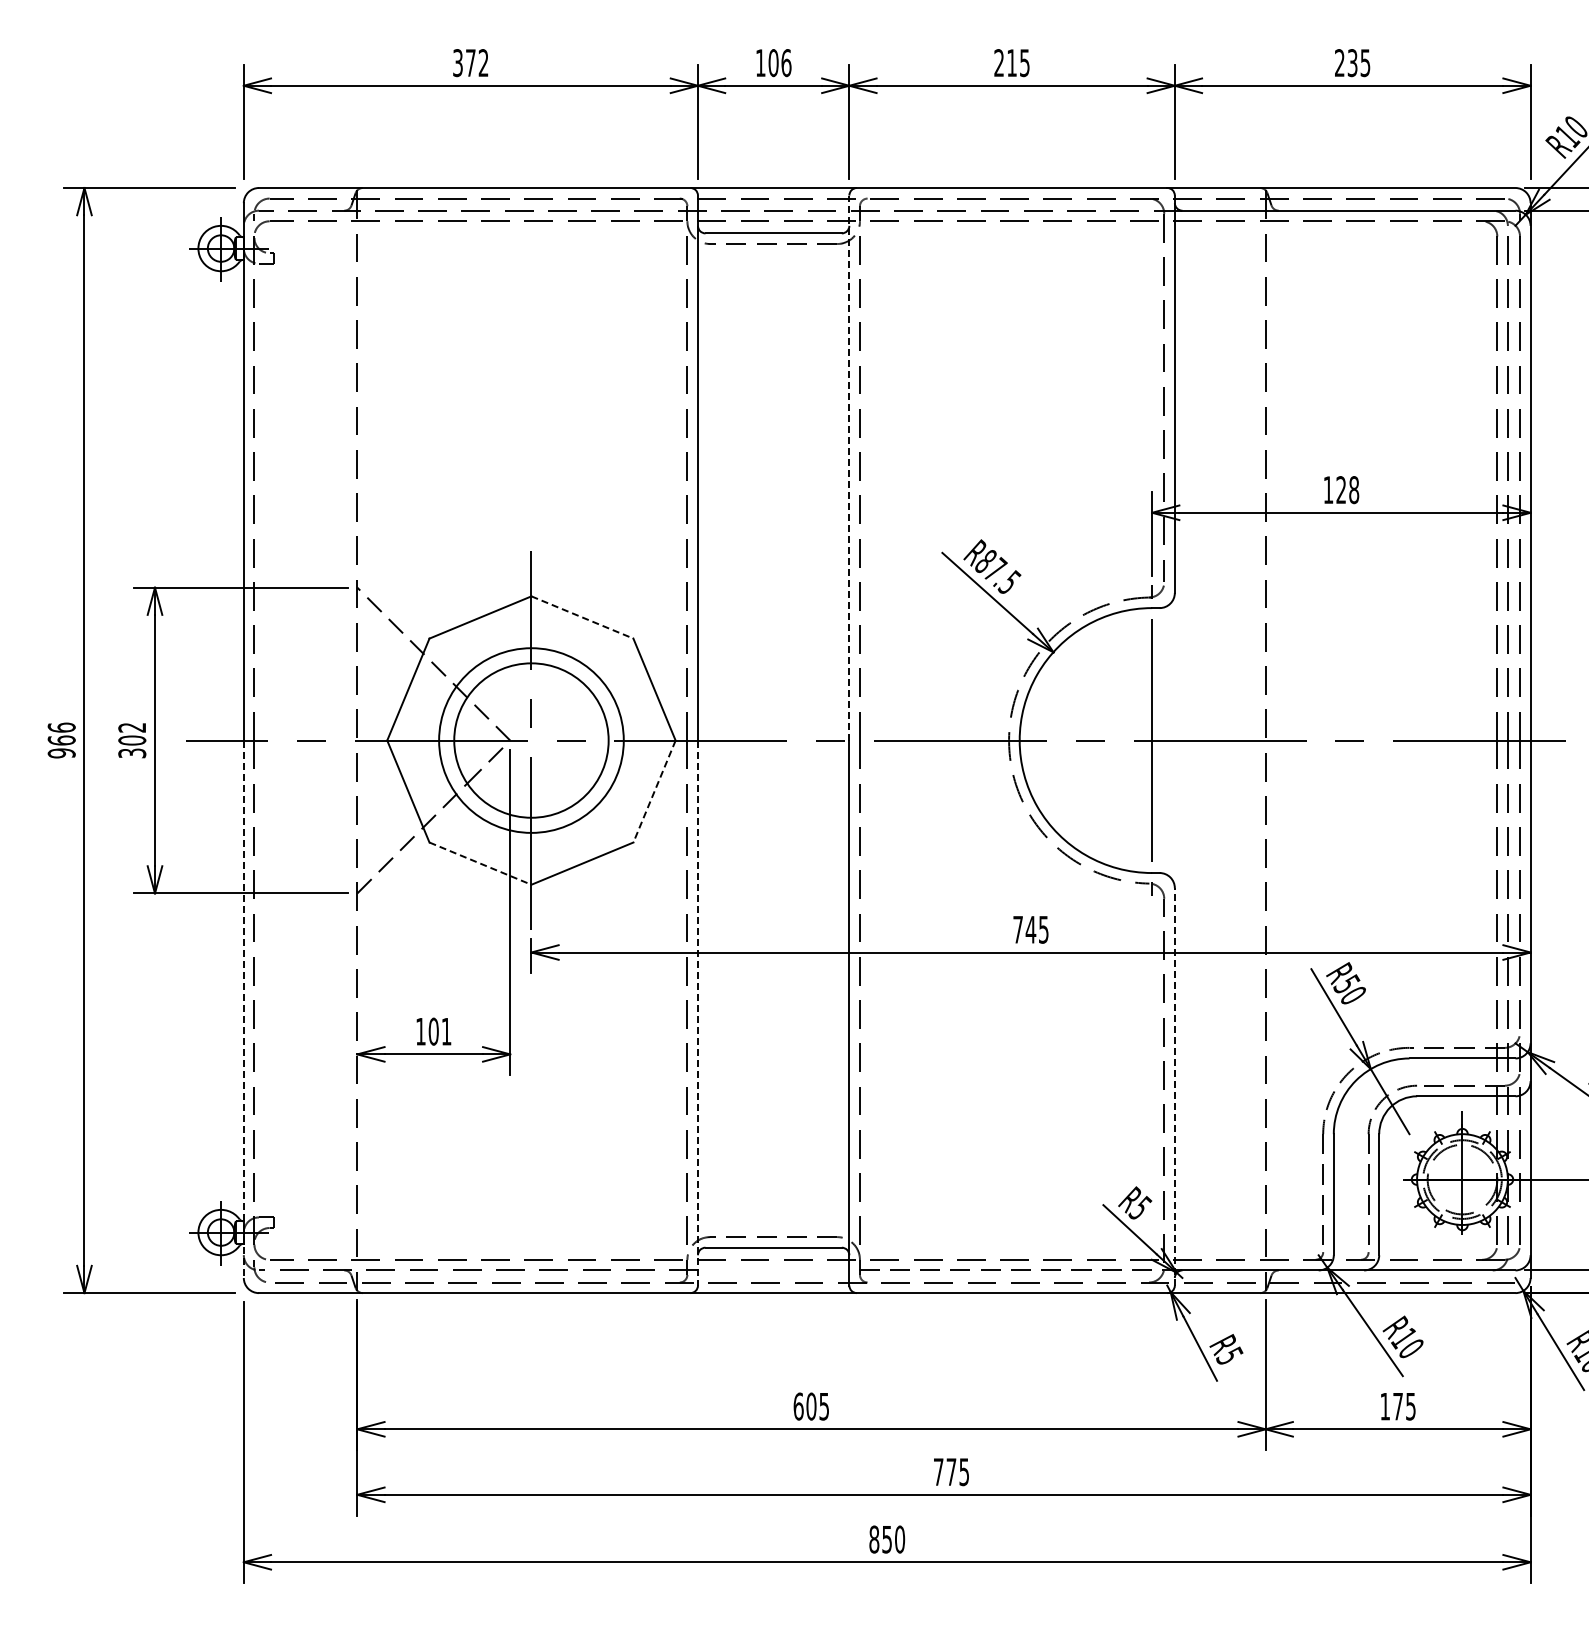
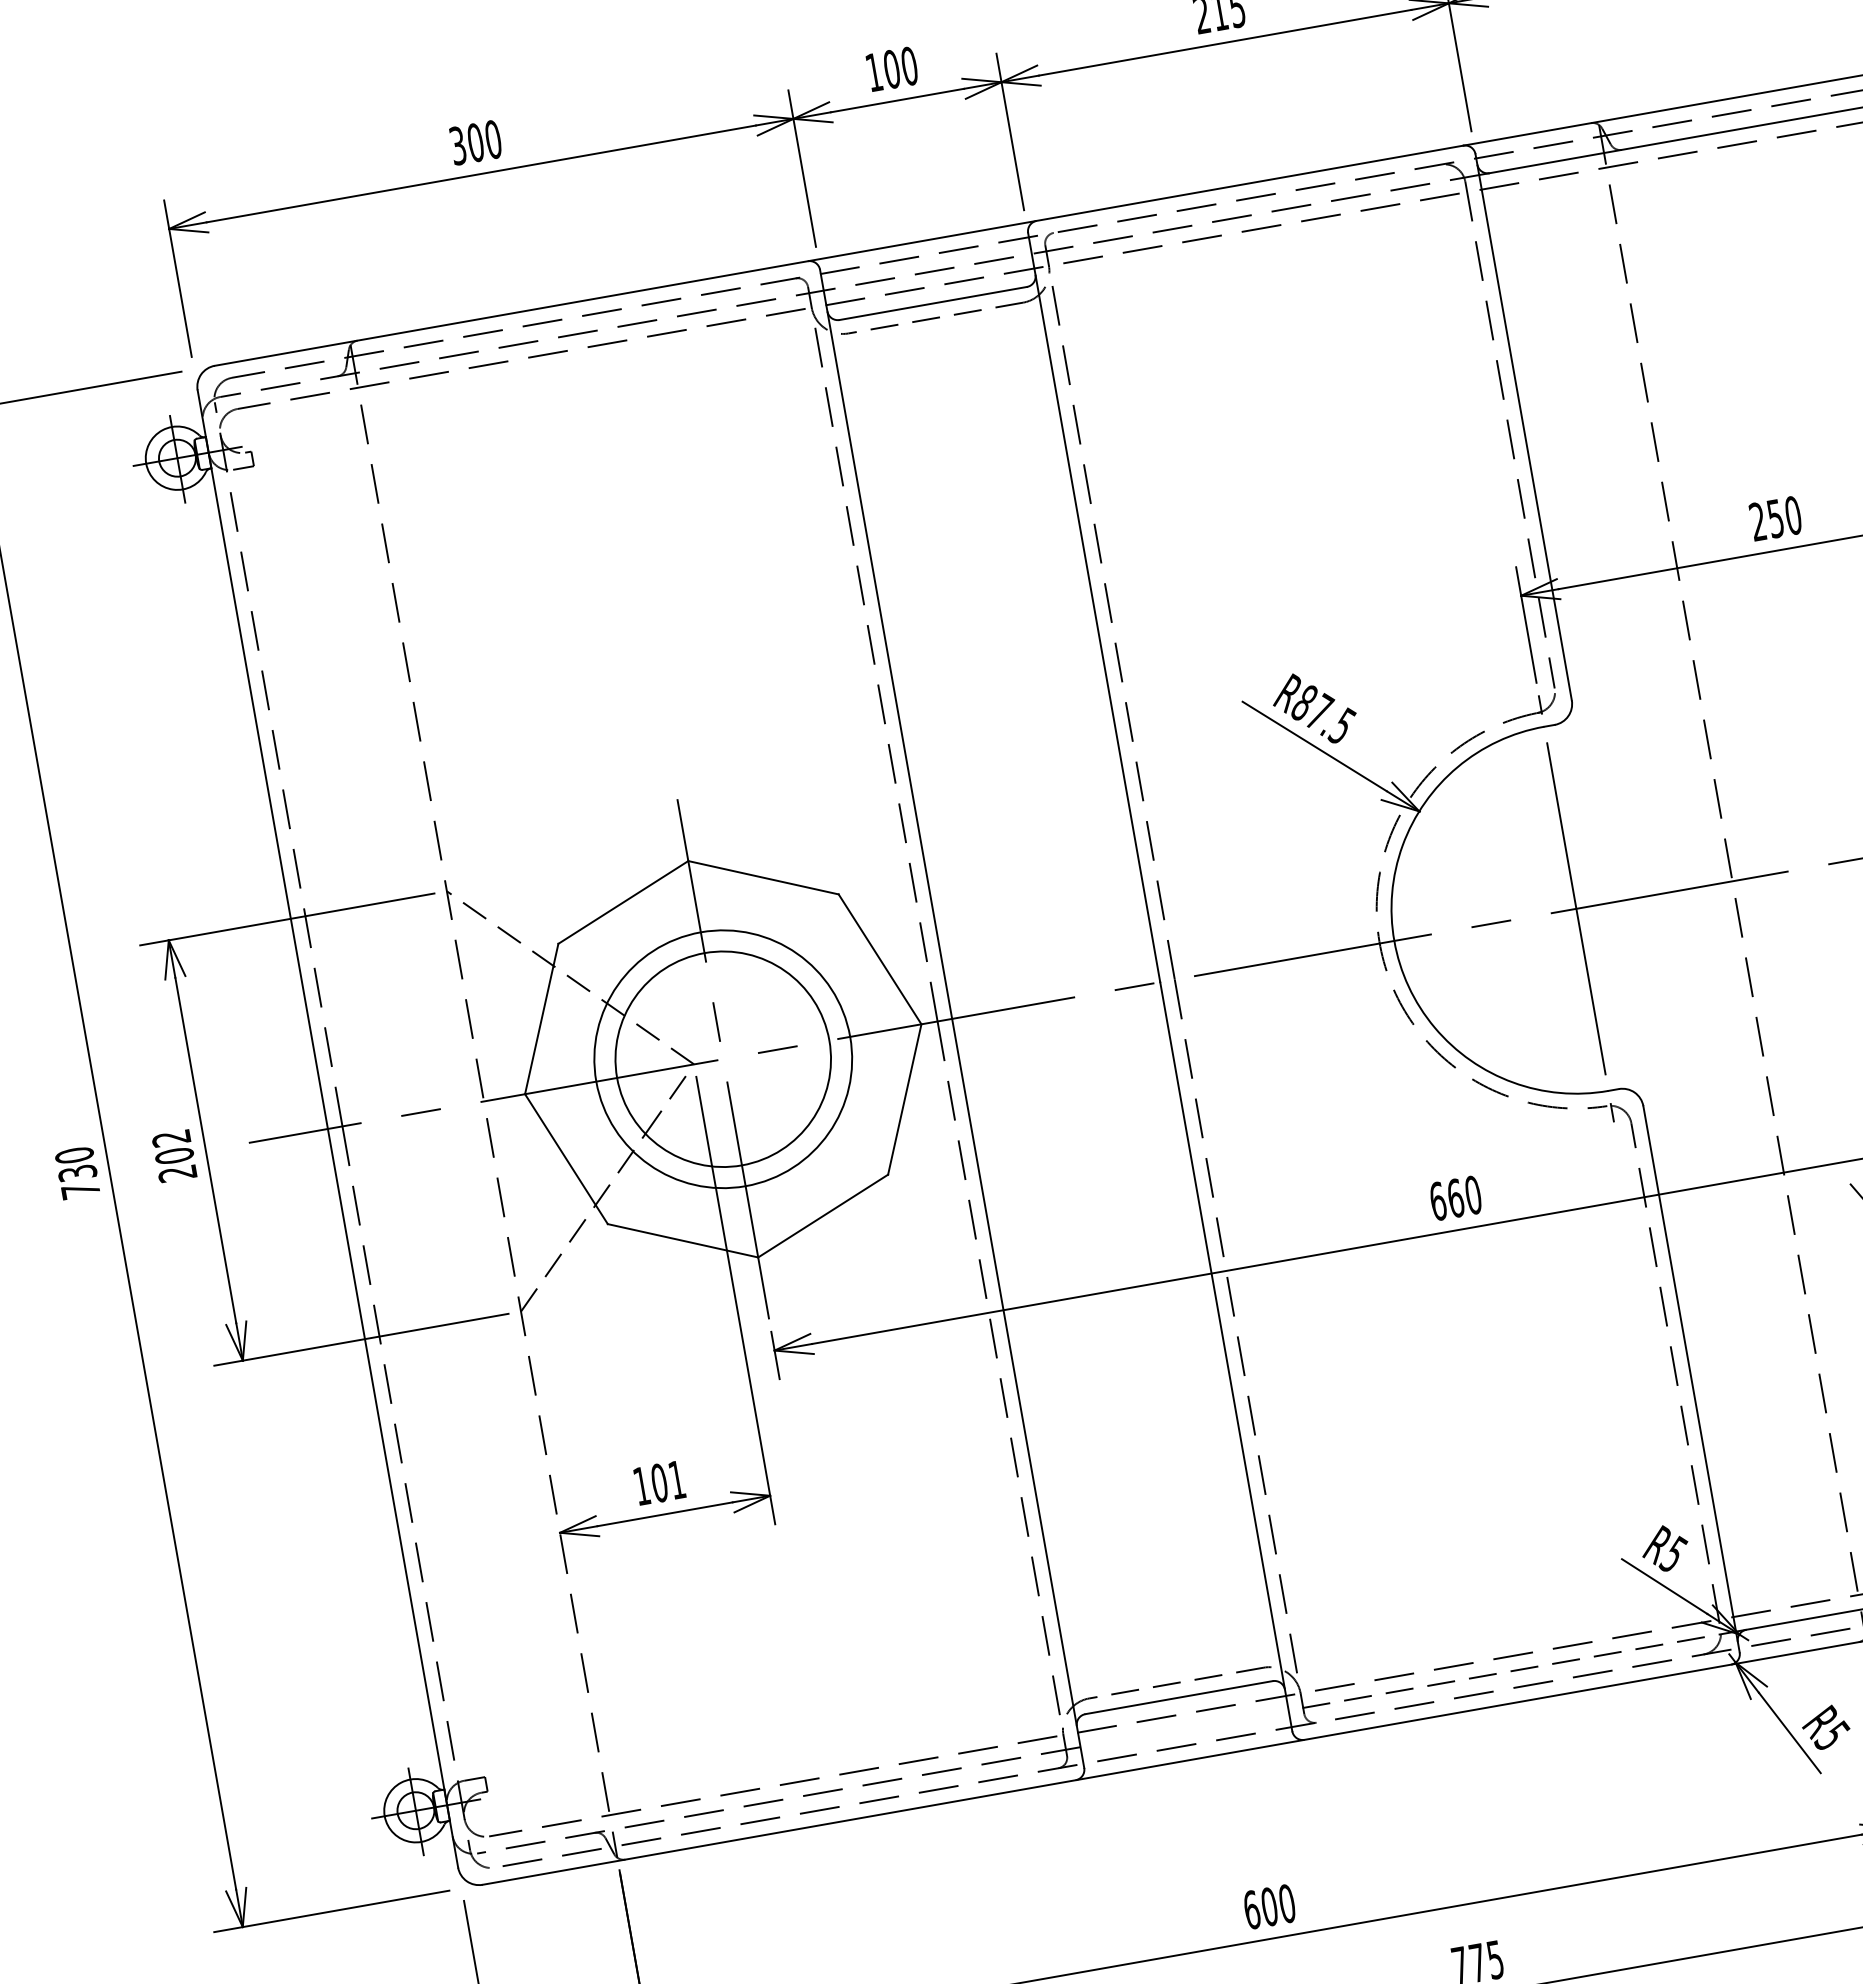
text: (786, 62) -> (909, 65), 106 -> 100
text: (476, 63) -> (483, 141), 372 -> 300
line: (849, 467) -> (1094, 606), dashed -> solid
text: (1341, 490) -> (1776, 519), 128 -> 250
line: (582, 617) -> (763, 877), dashed -> solid
text: (61, 740) -> (77, 1173), 966 -> 730
text: (132, 753) -> (178, 1173), 302 -> 202
line: (654, 792) -> (904, 1100), dashed -> solid
line: (480, 863) -> (683, 1240), dashed -> solid
text: (1030, 929) -> (1454, 1198), 745 -> 660
line: (243, 1009) -> (392, 1498), dashed -> solid
line: (697, 1013) -> (1017, 1394), dashed -> solid
line: (1174, 1086) -> (1690, 1378), dashed -> solid
text: (824, 1406) -> (1287, 1903), 605 -> 600

